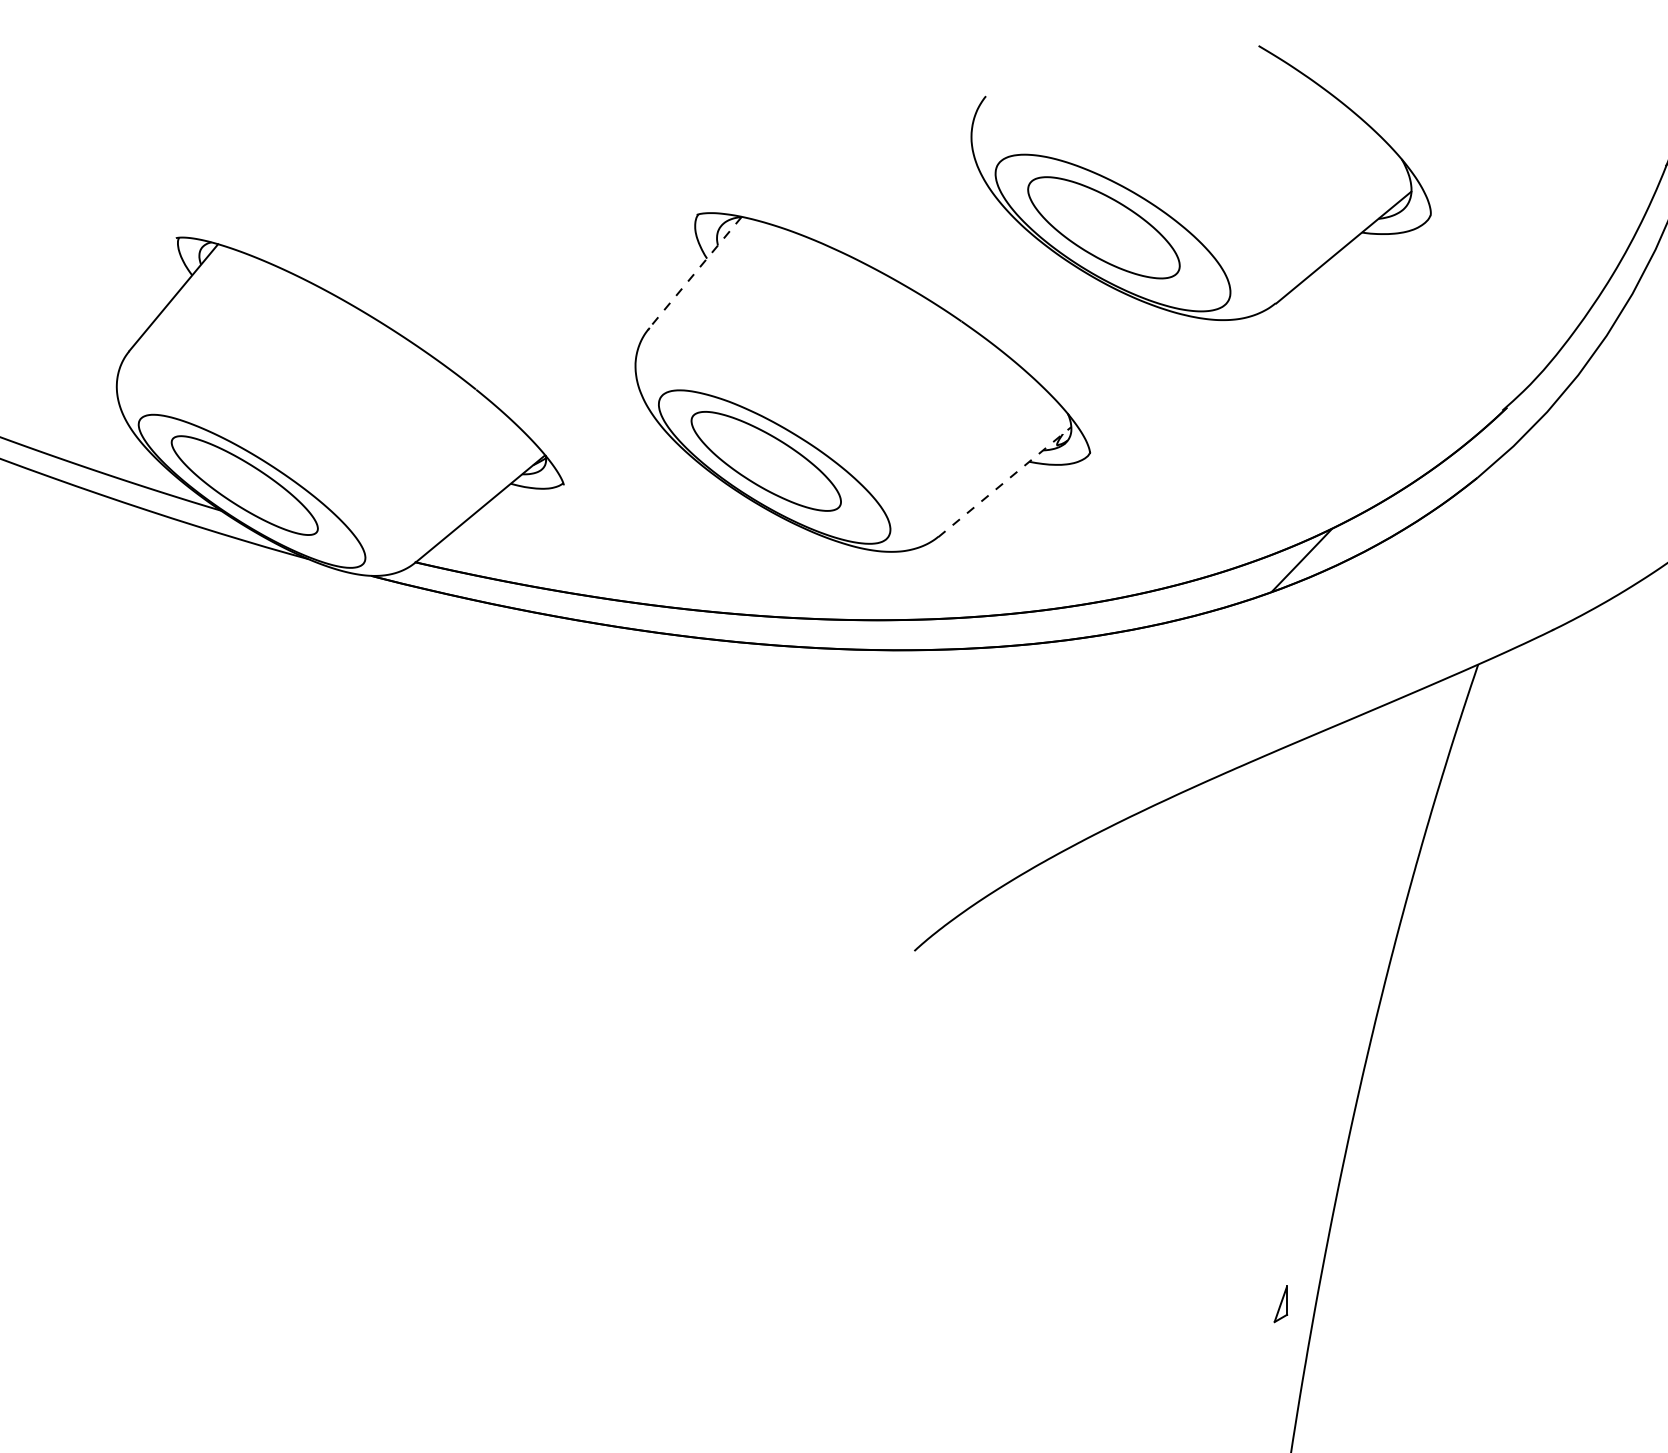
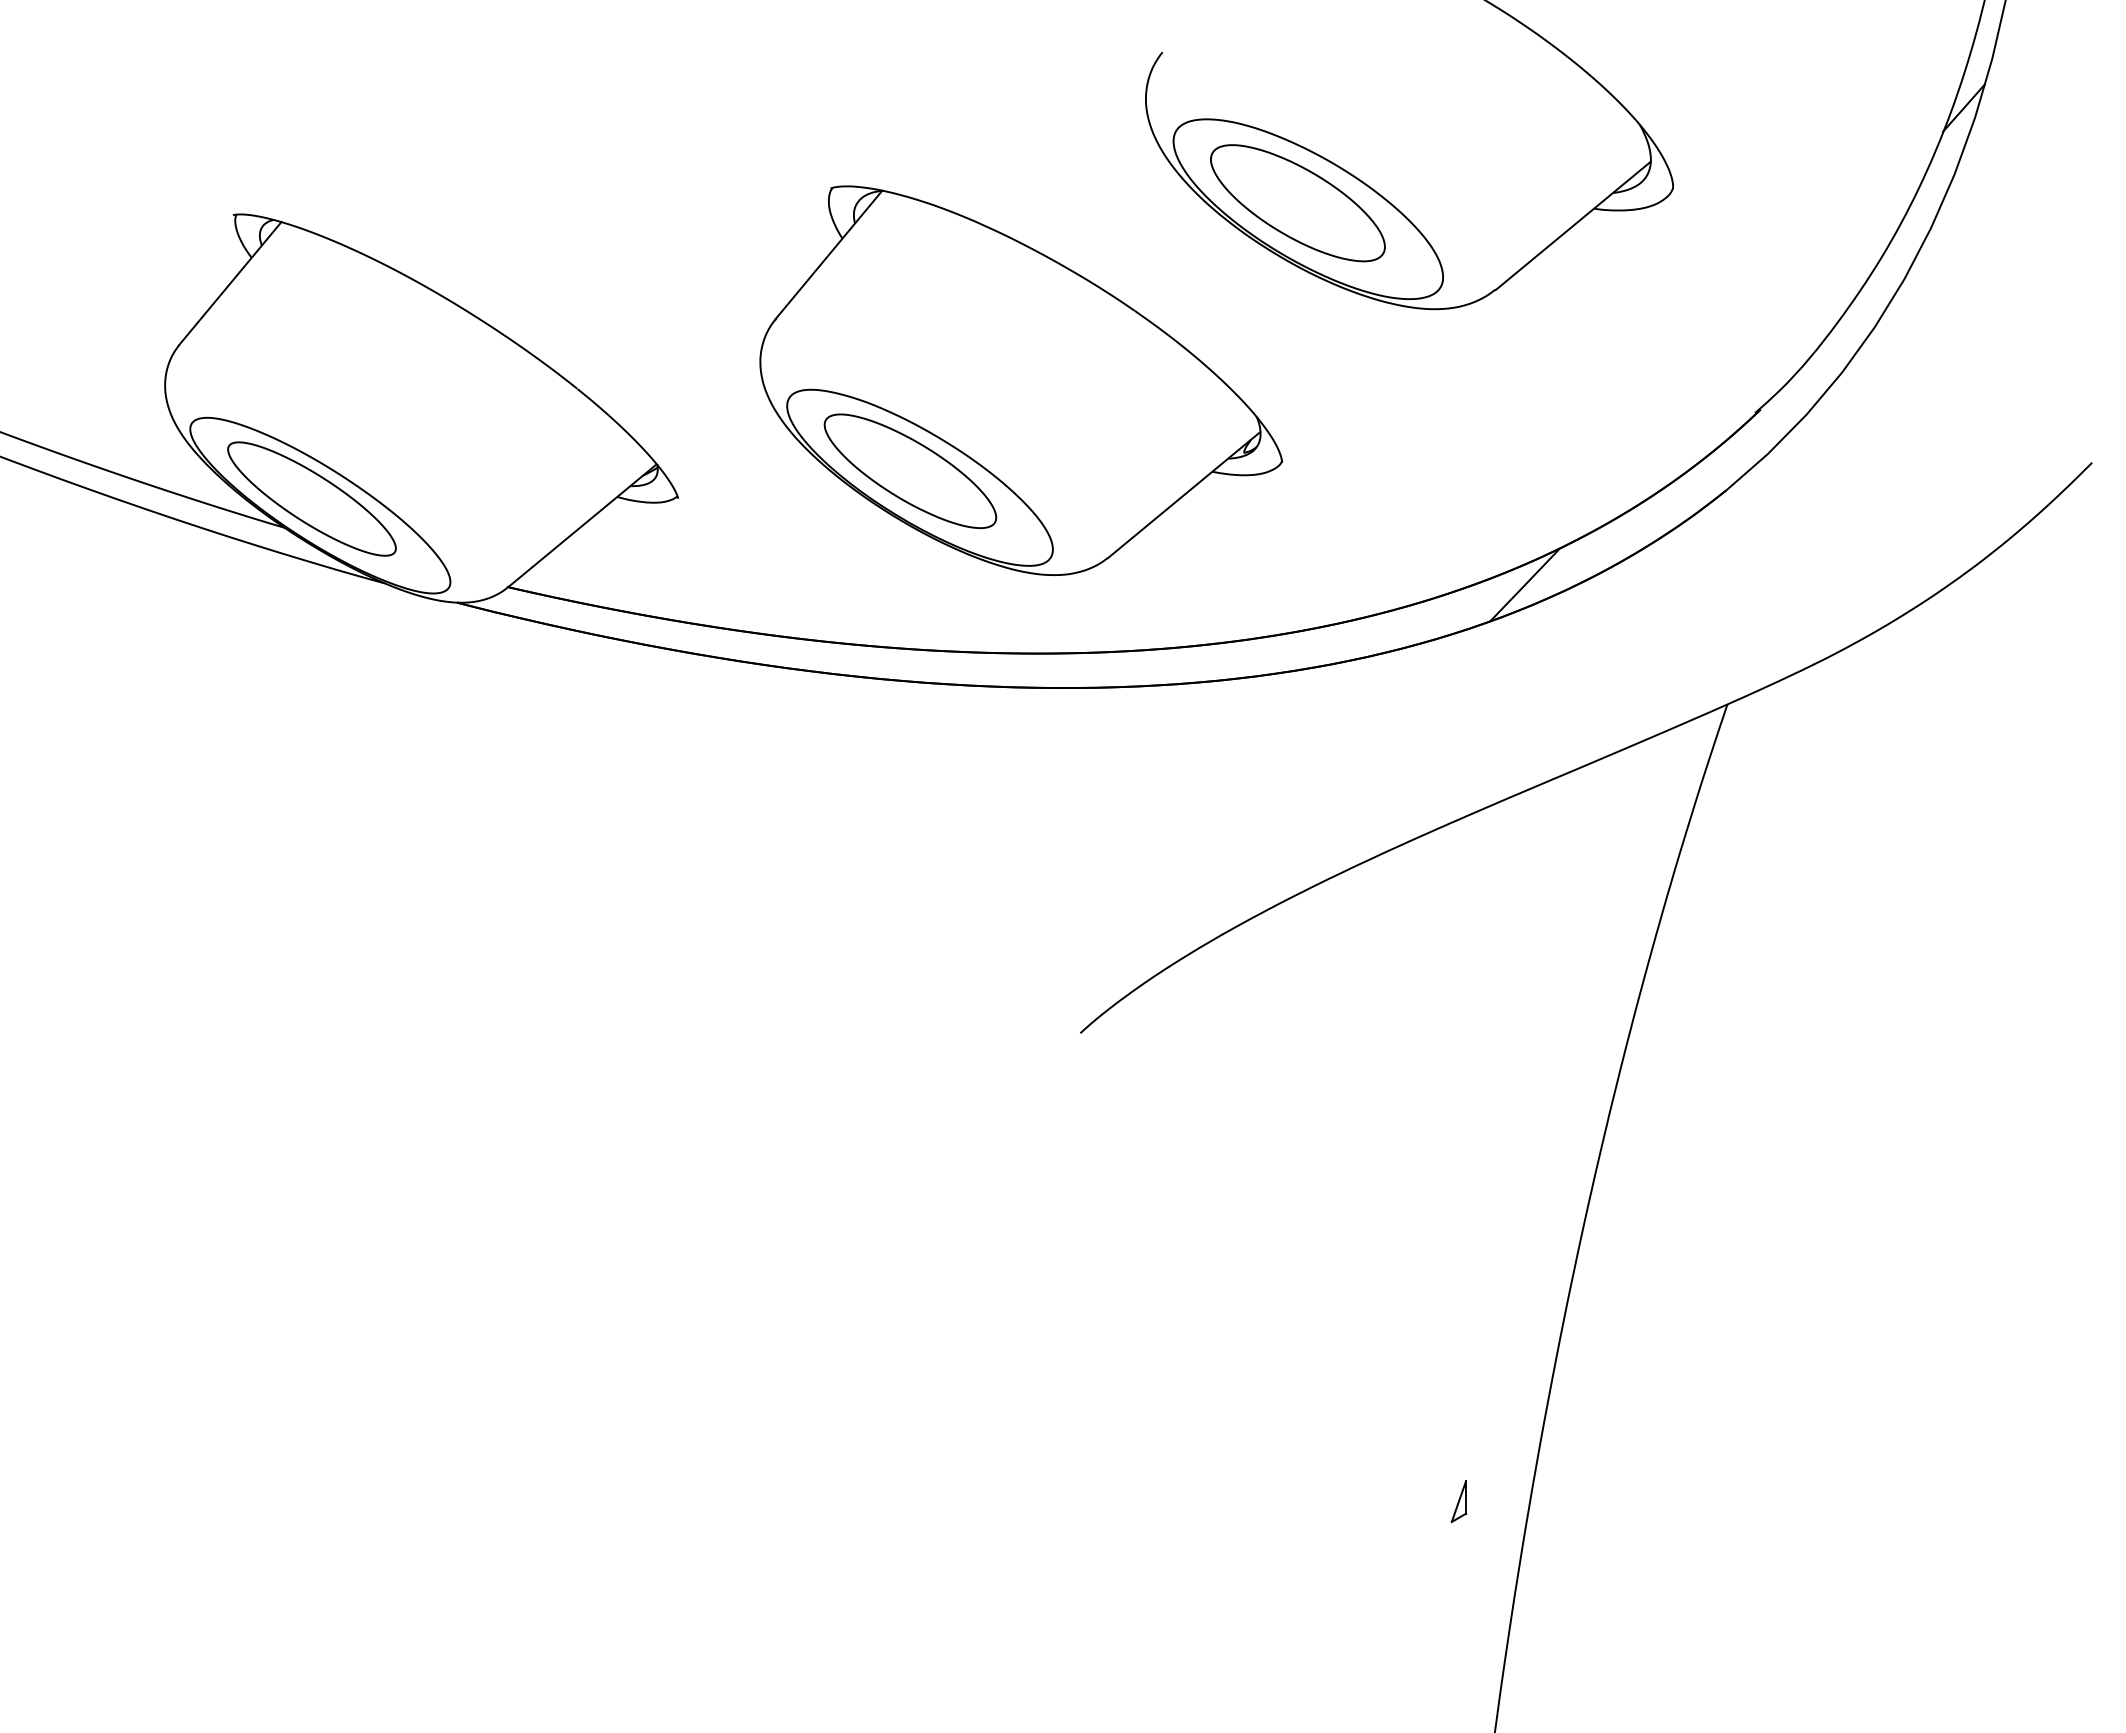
line: (694, 273) -> (828, 255), dashed -> solid
line: (1005, 482) -> (1184, 495), dashed -> solid
part: (1280, 1304) -> (1458, 1501), moved

